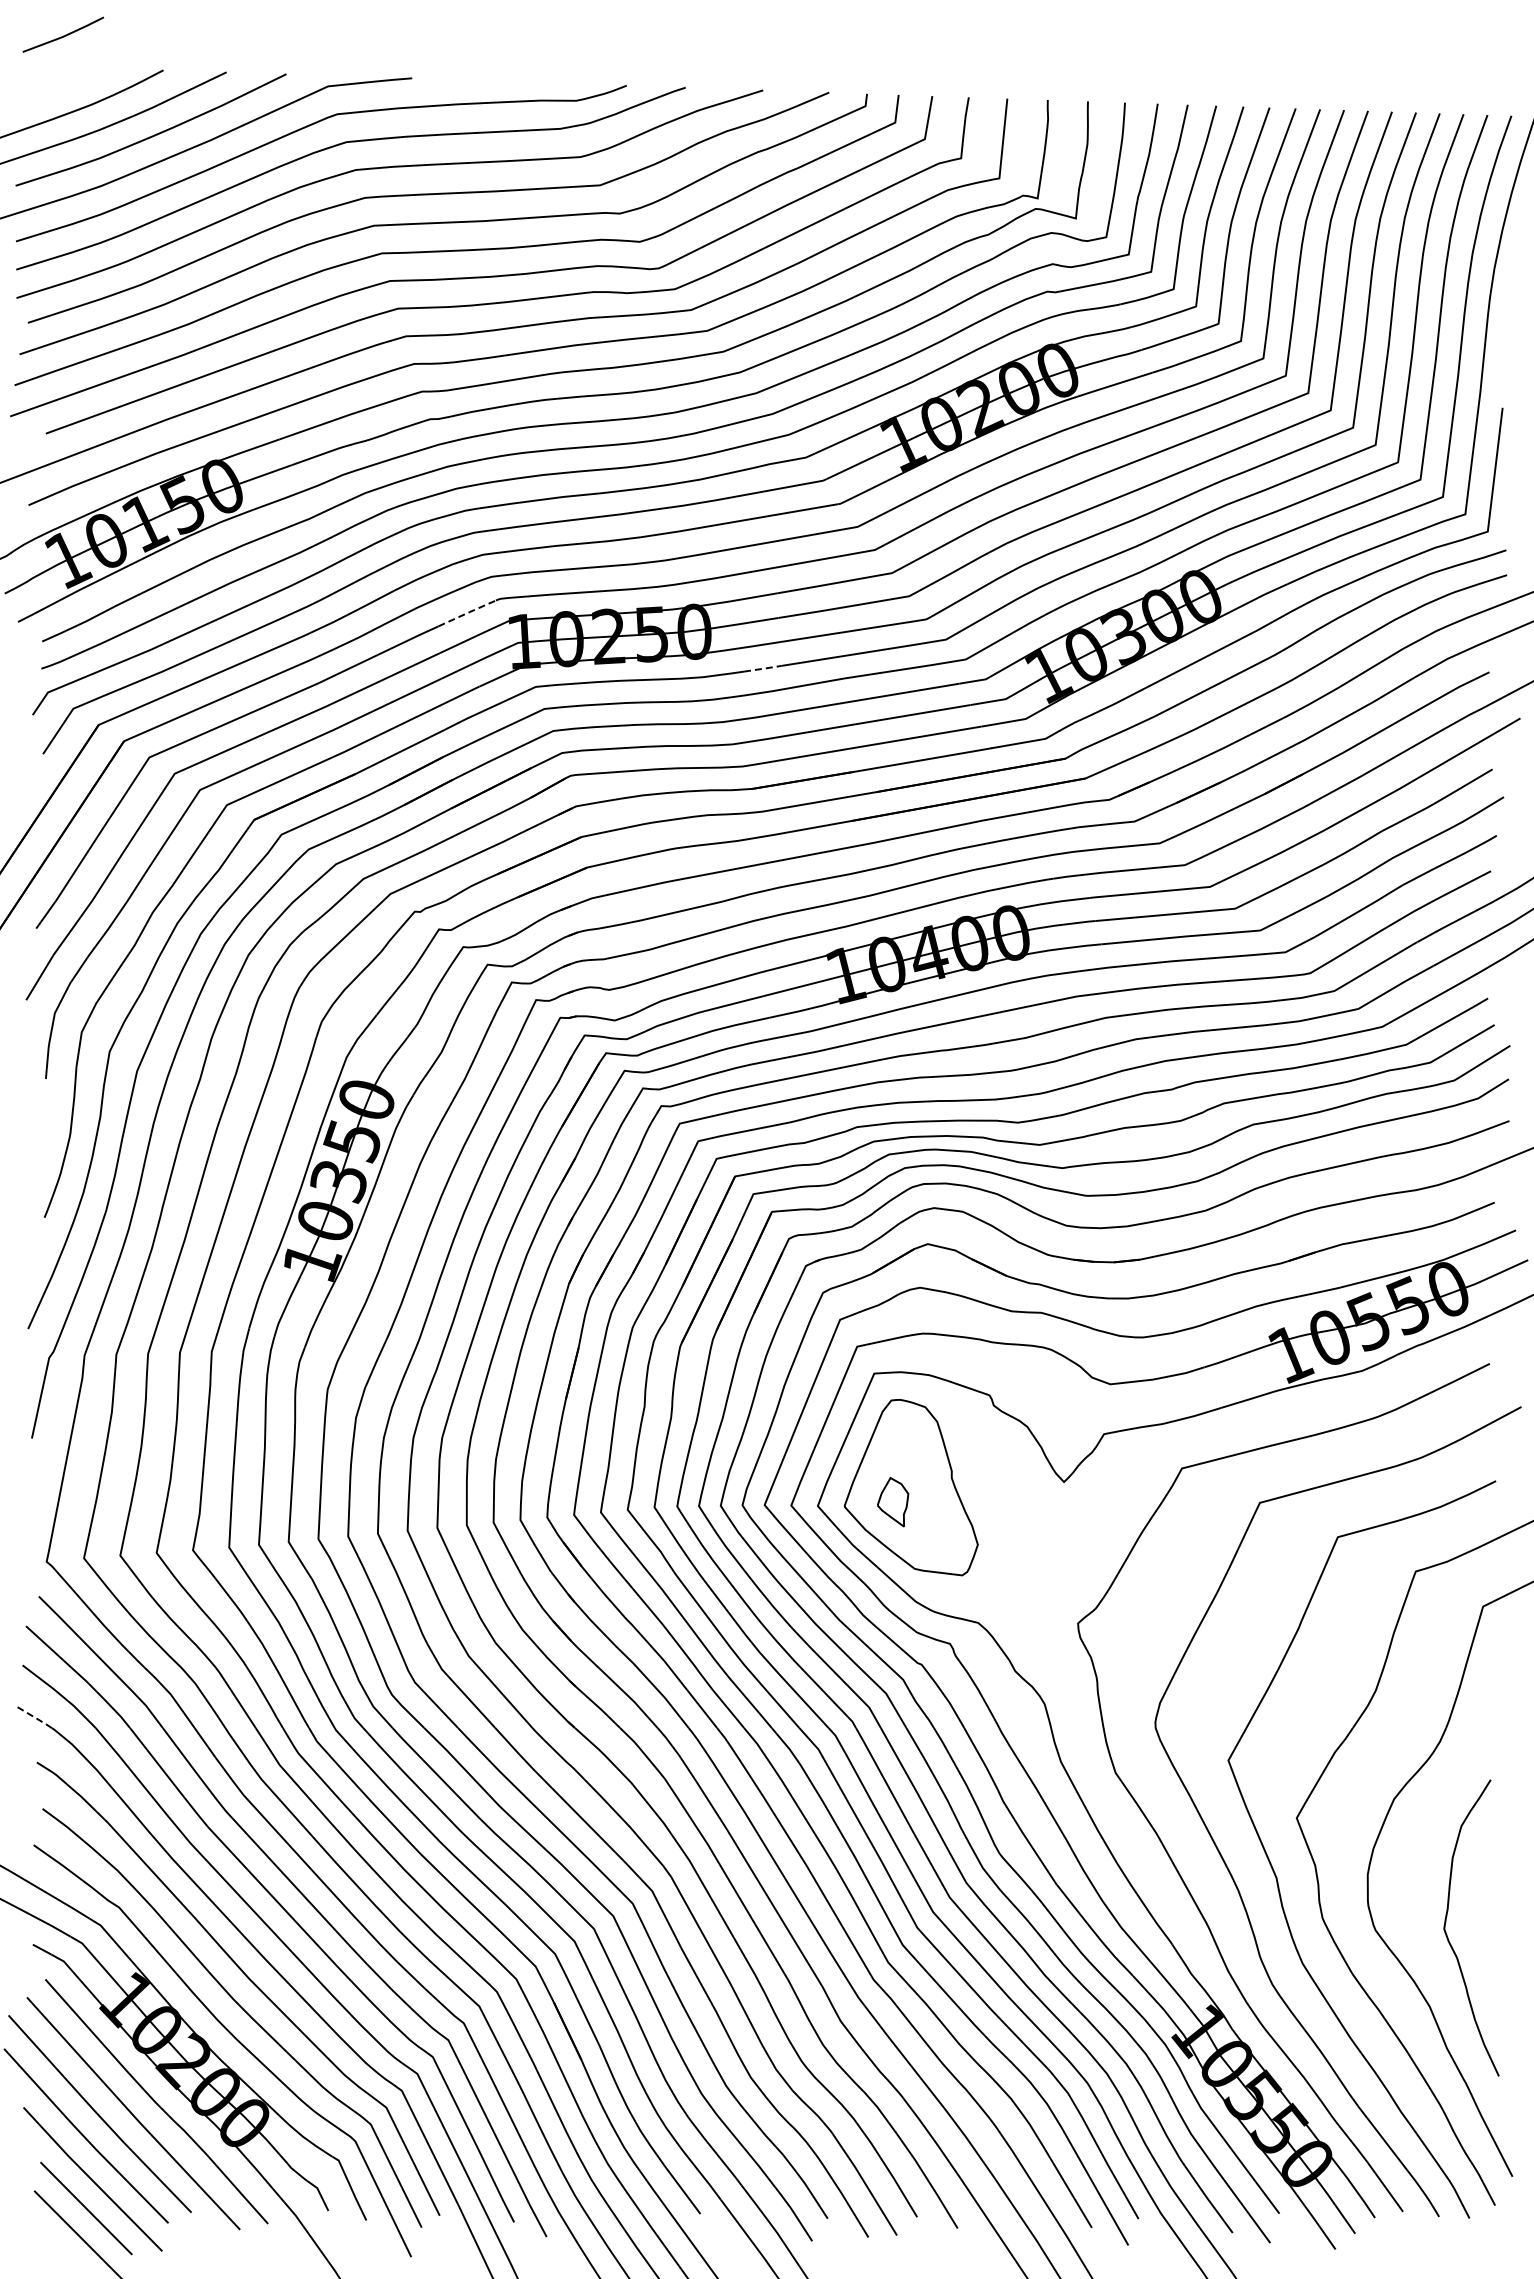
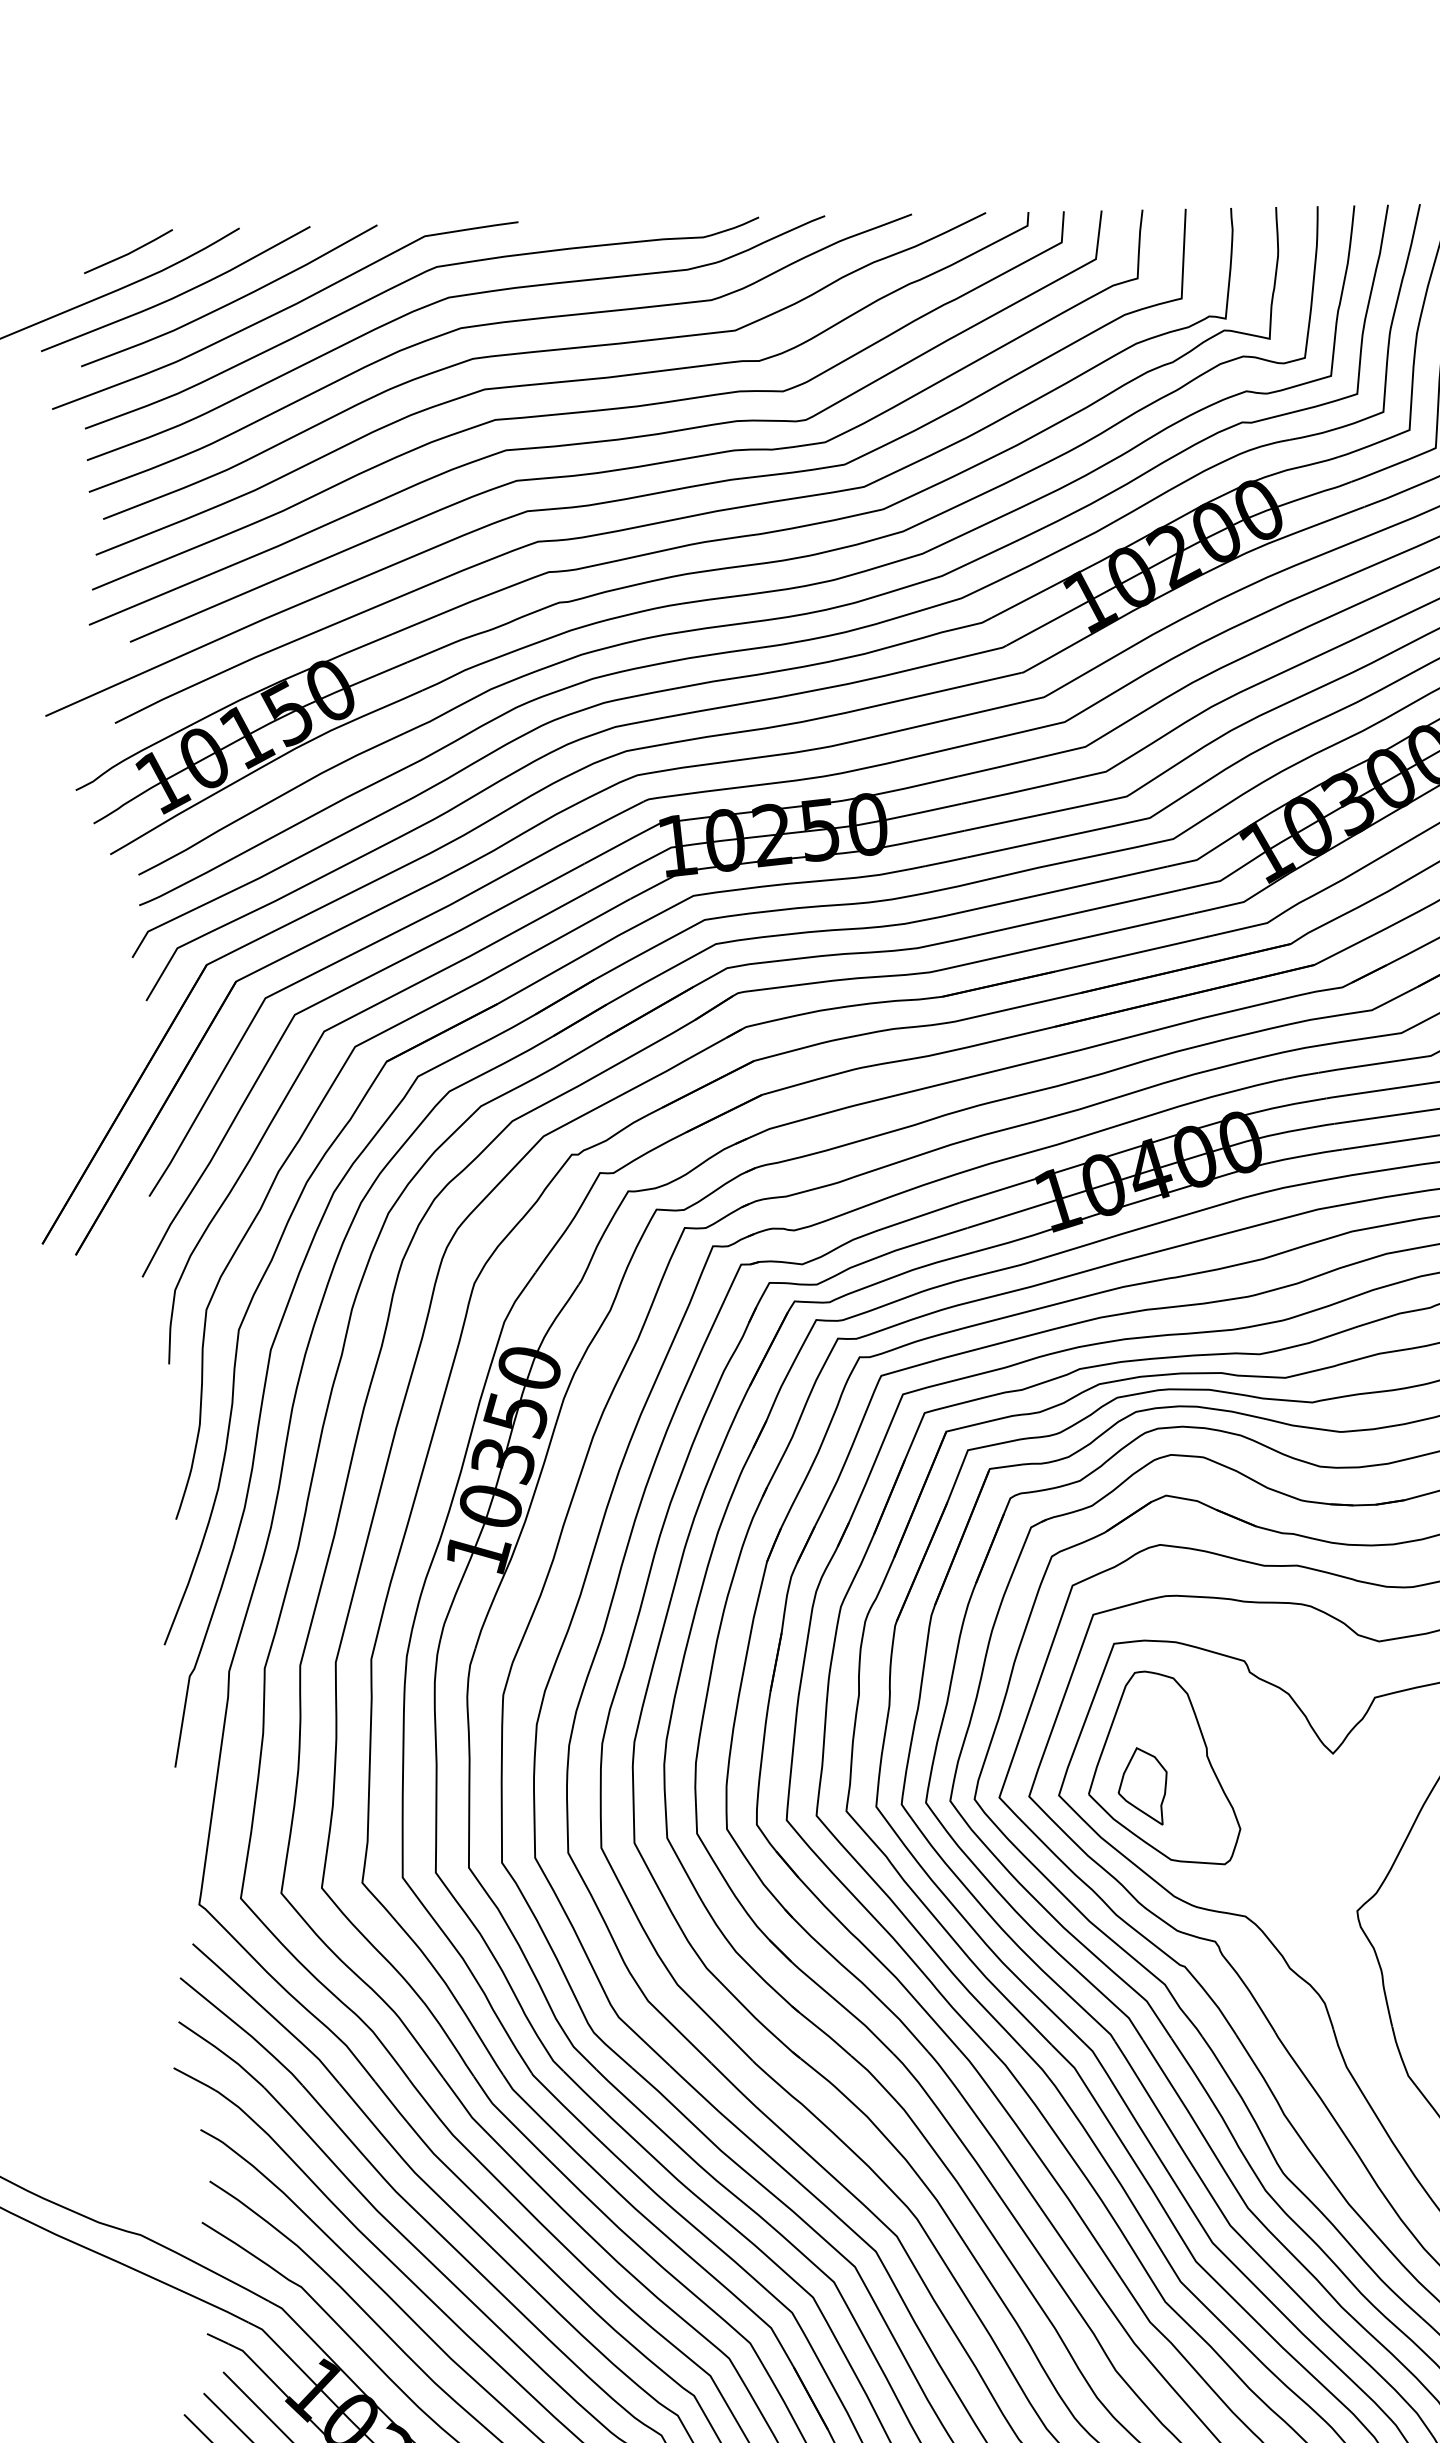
line: (63, 35) -> (128, 252), moved
line: (468, 612) -> (613, 816), dashed -> solid
line: (763, 668) -> (947, 861), dashed -> solid
part: (892, 1501) -> (1142, 1785), size x1.43
line: (34, 1717) -> (195, 2079), dashed -> solid

